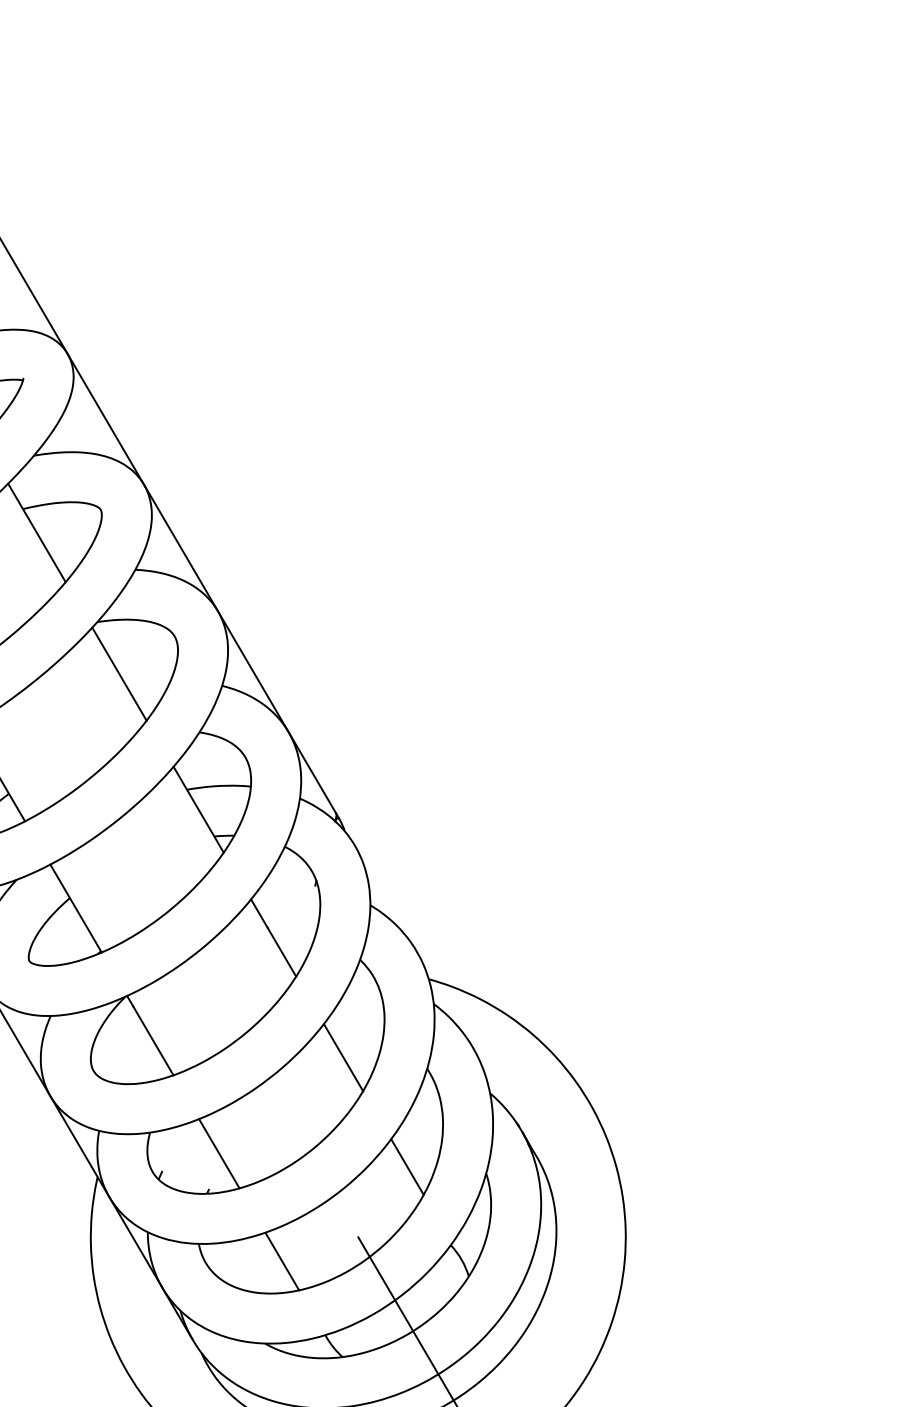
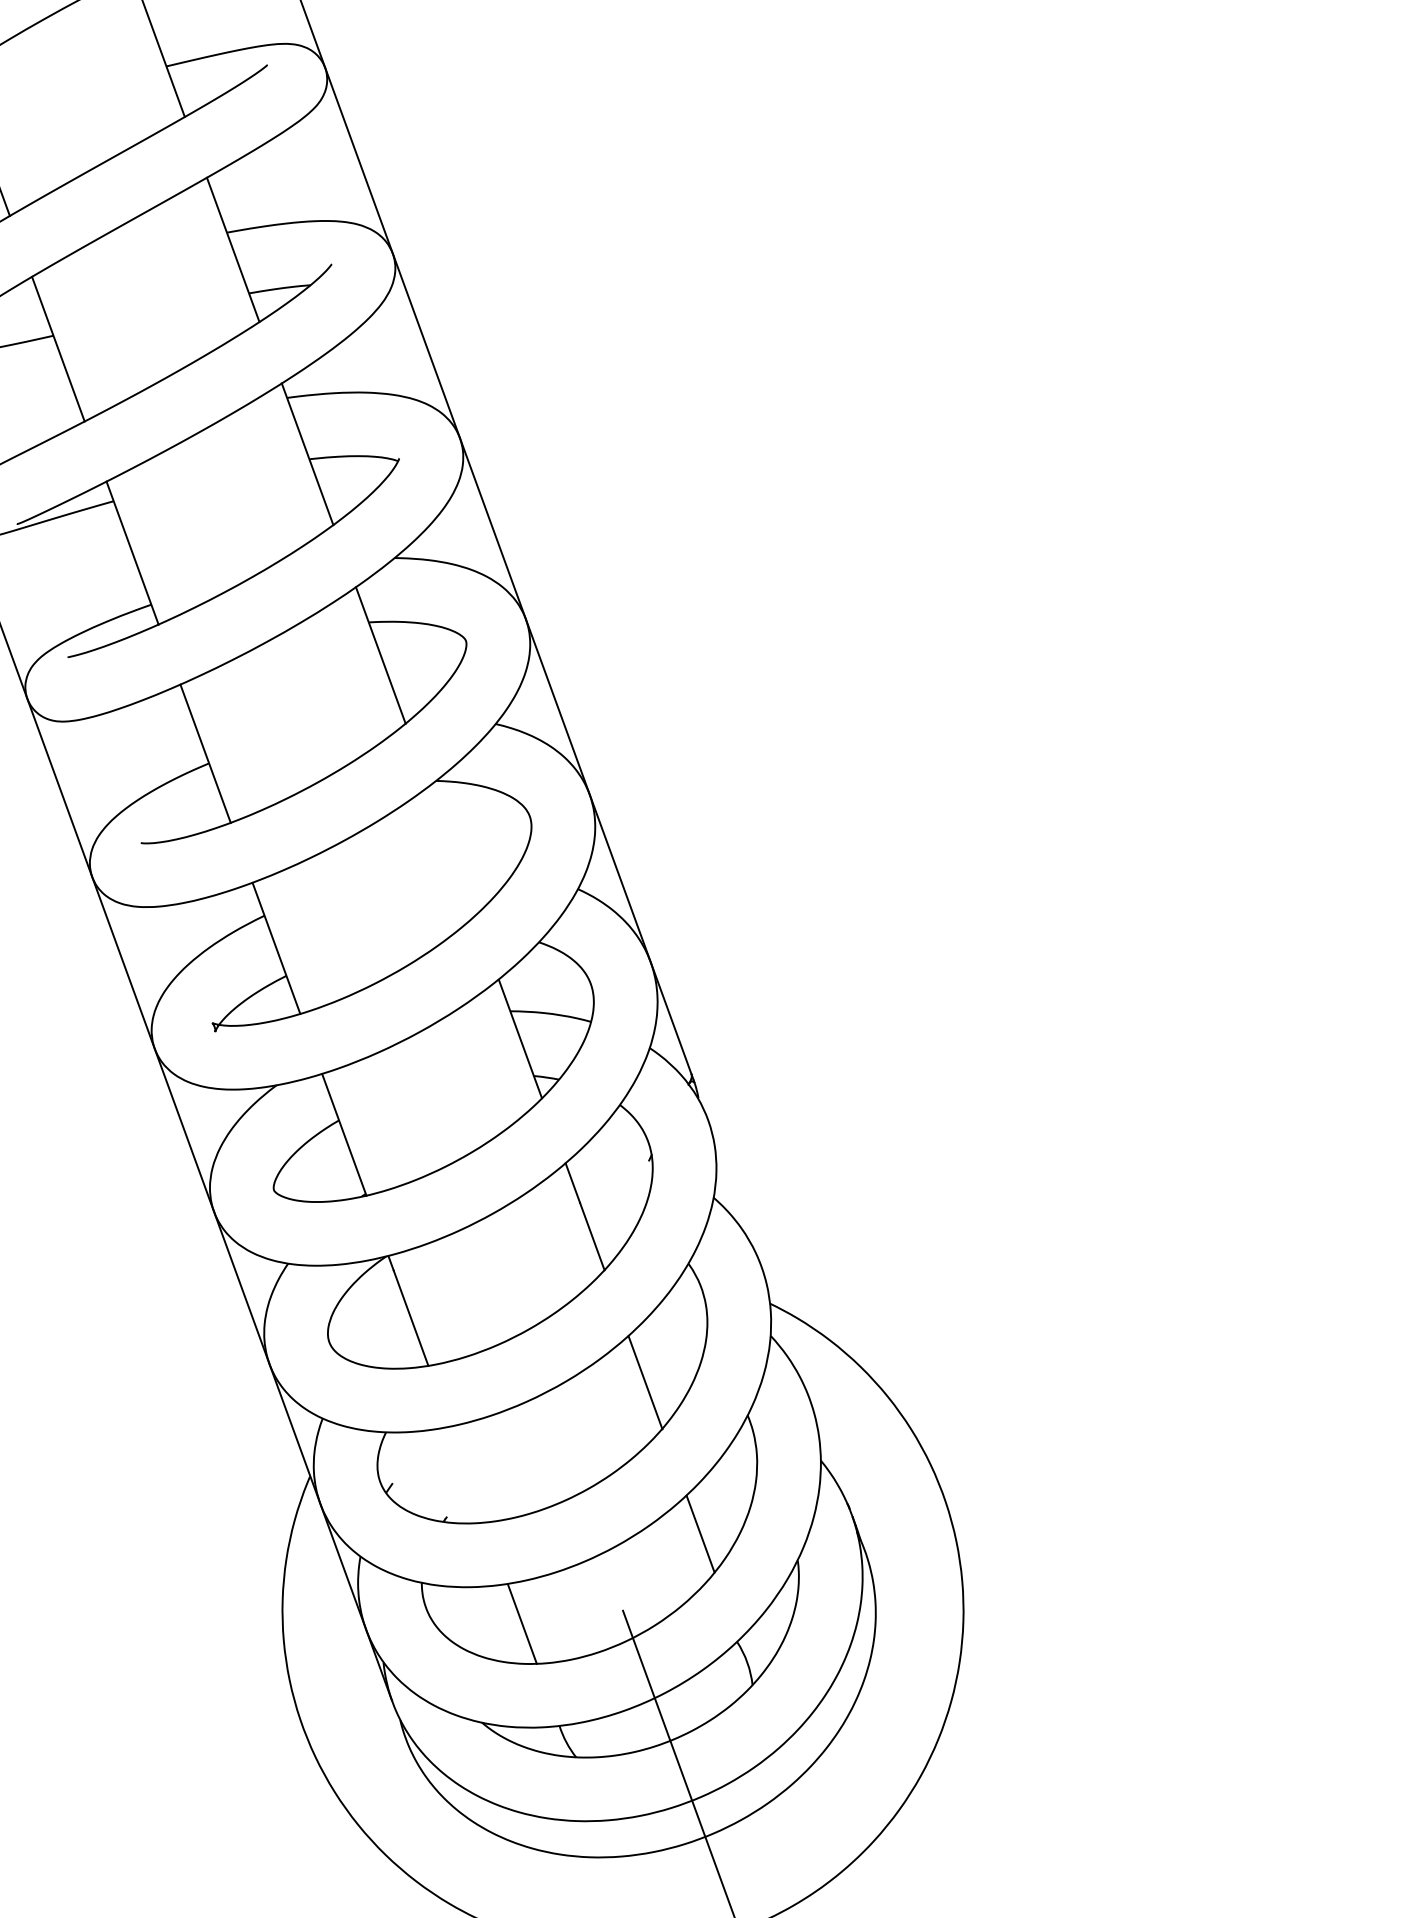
line: (118, 673) -> (451, 850), removed
line: (218, 1153) -> (467, 1474), removed

